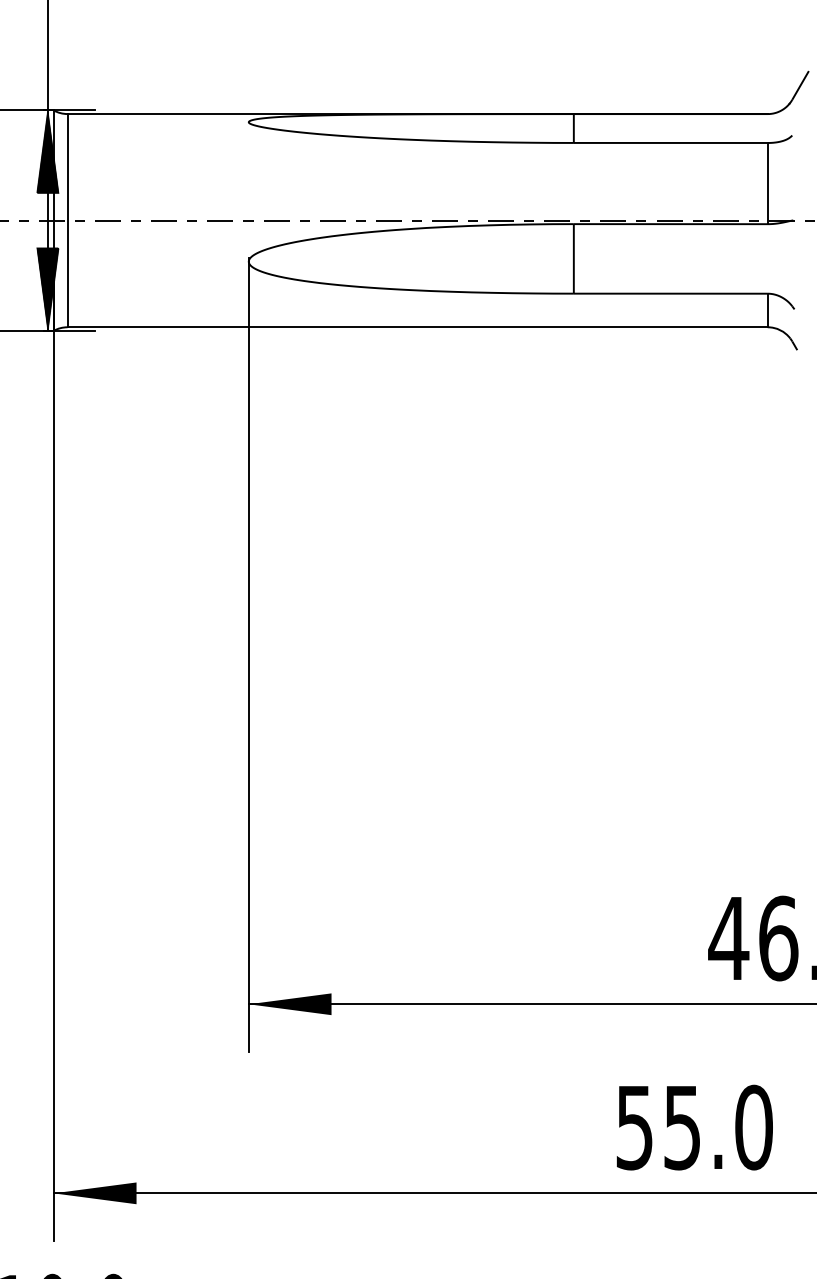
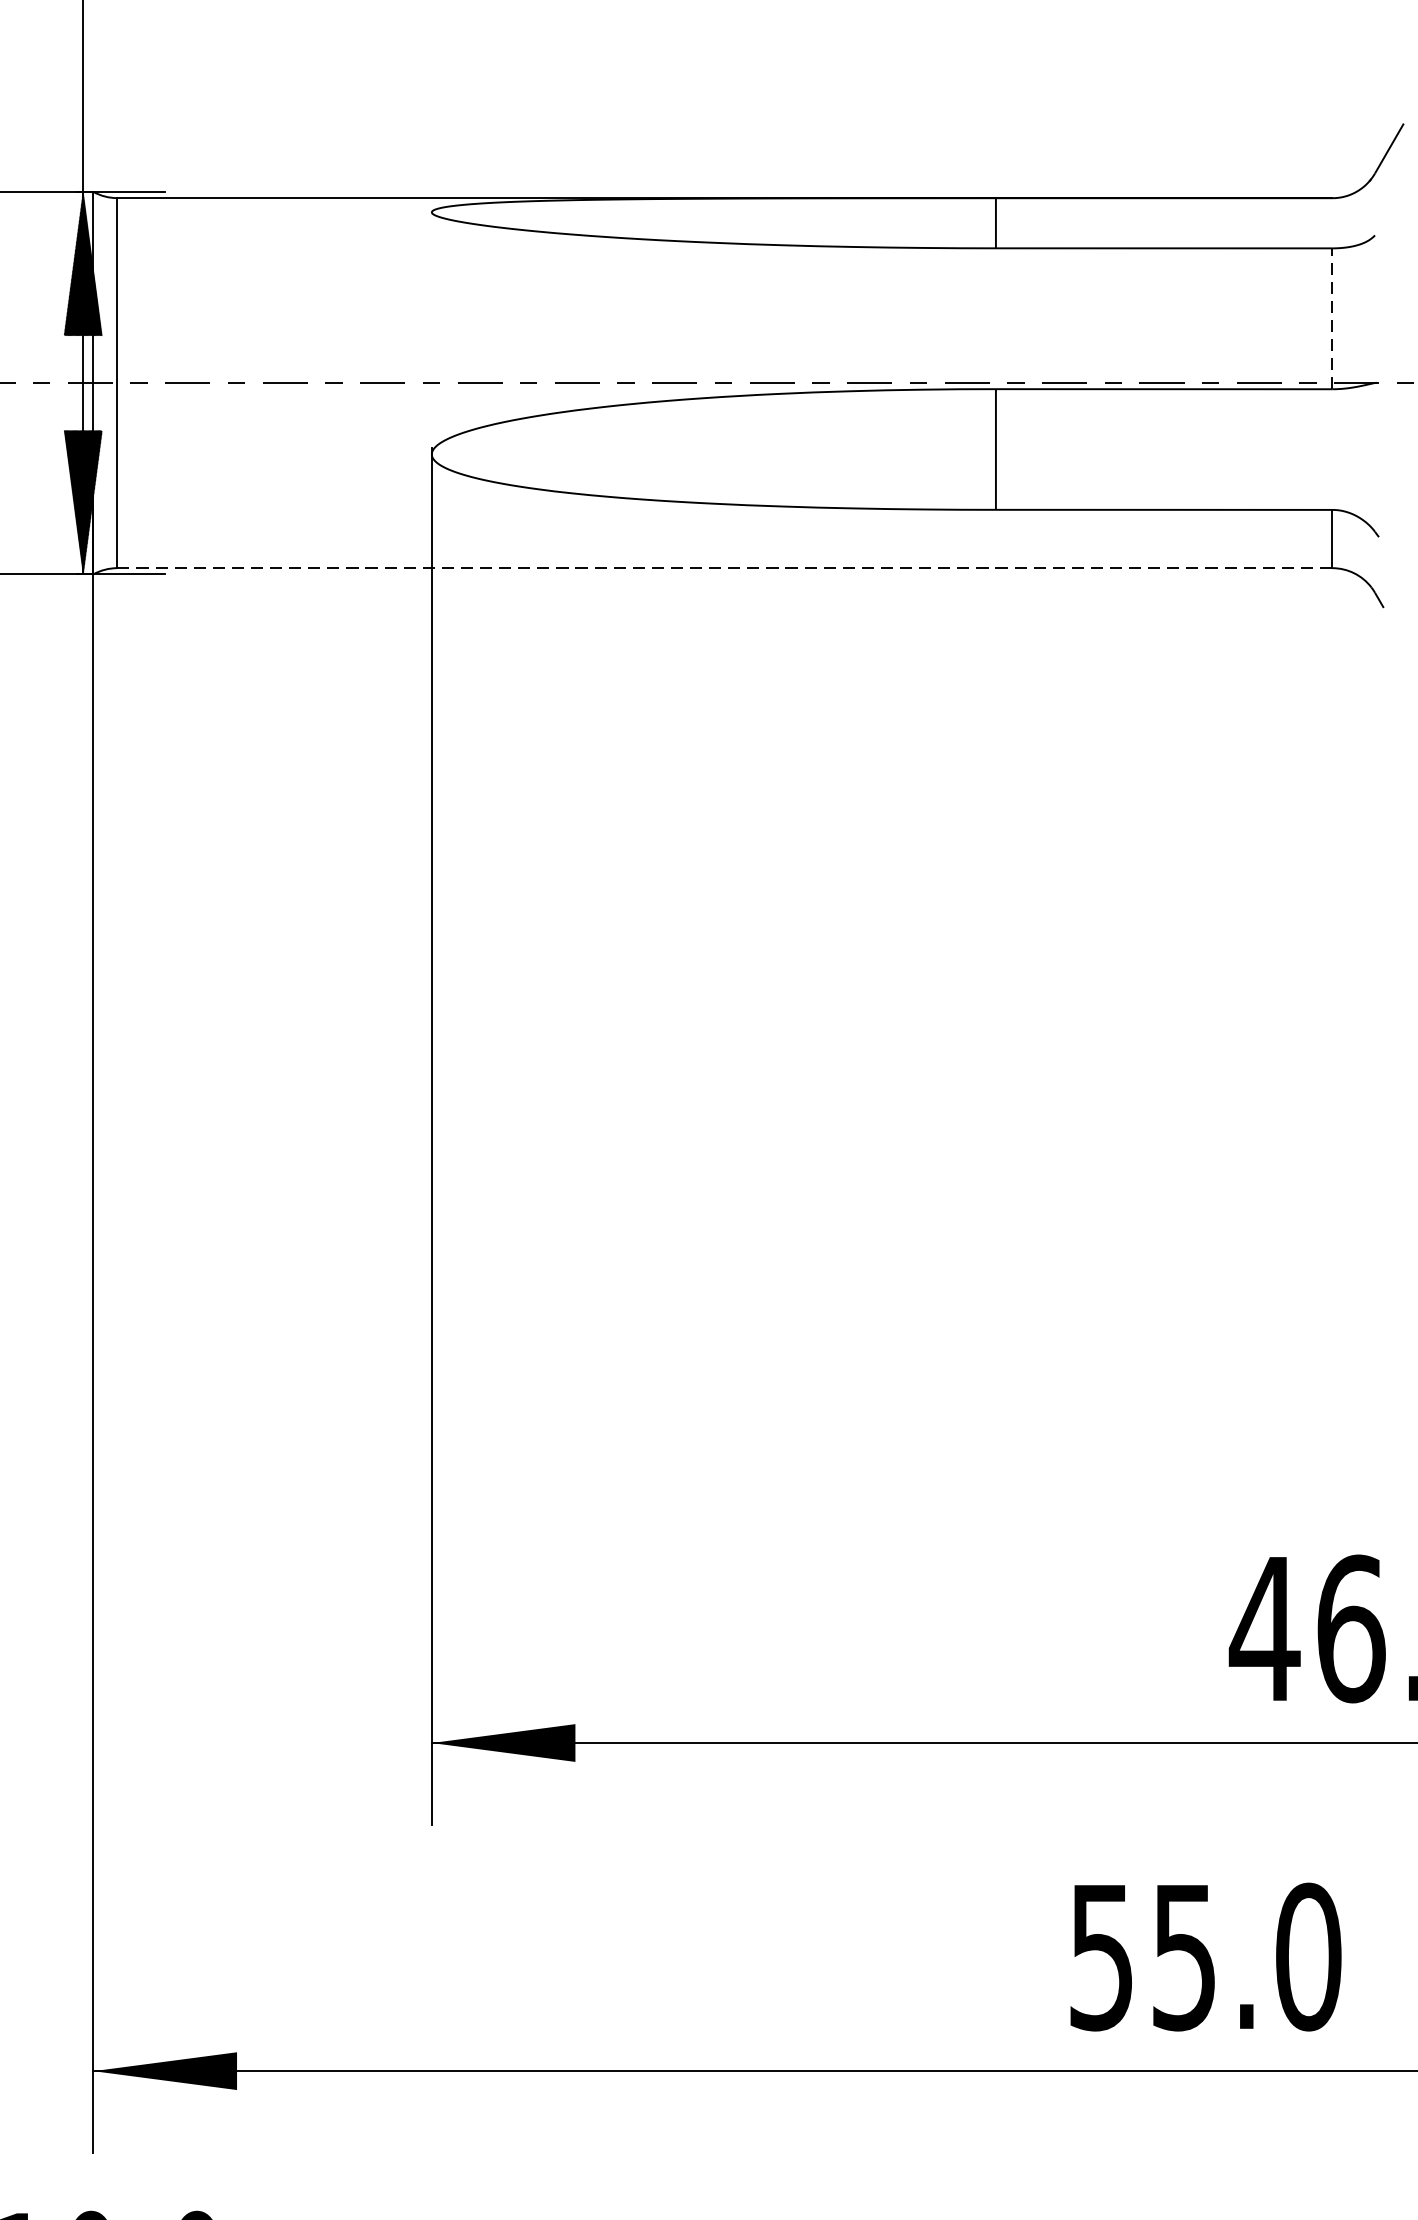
line: (767, 183) -> (1332, 318), solid -> dashed
line: (418, 327) -> (726, 568), solid -> dashed

